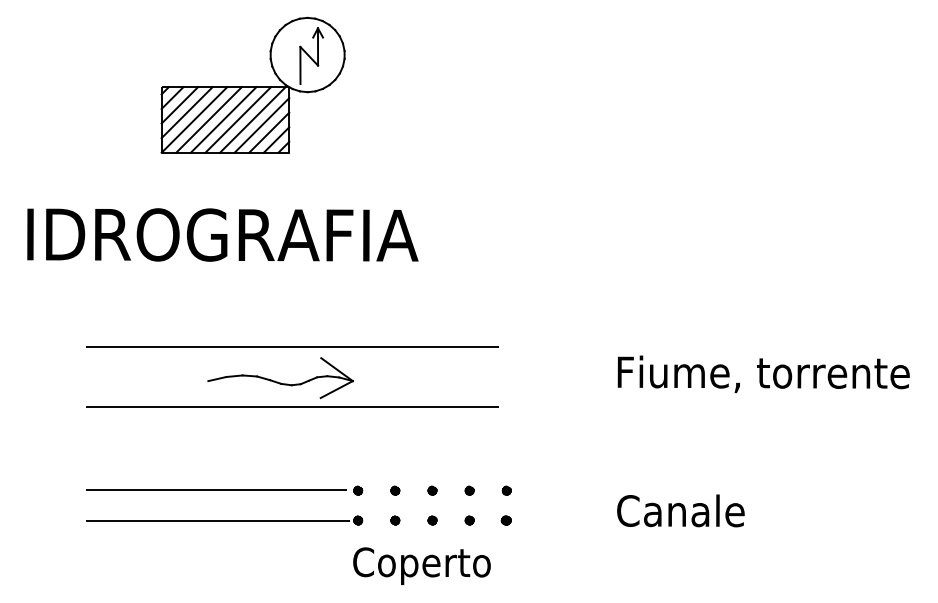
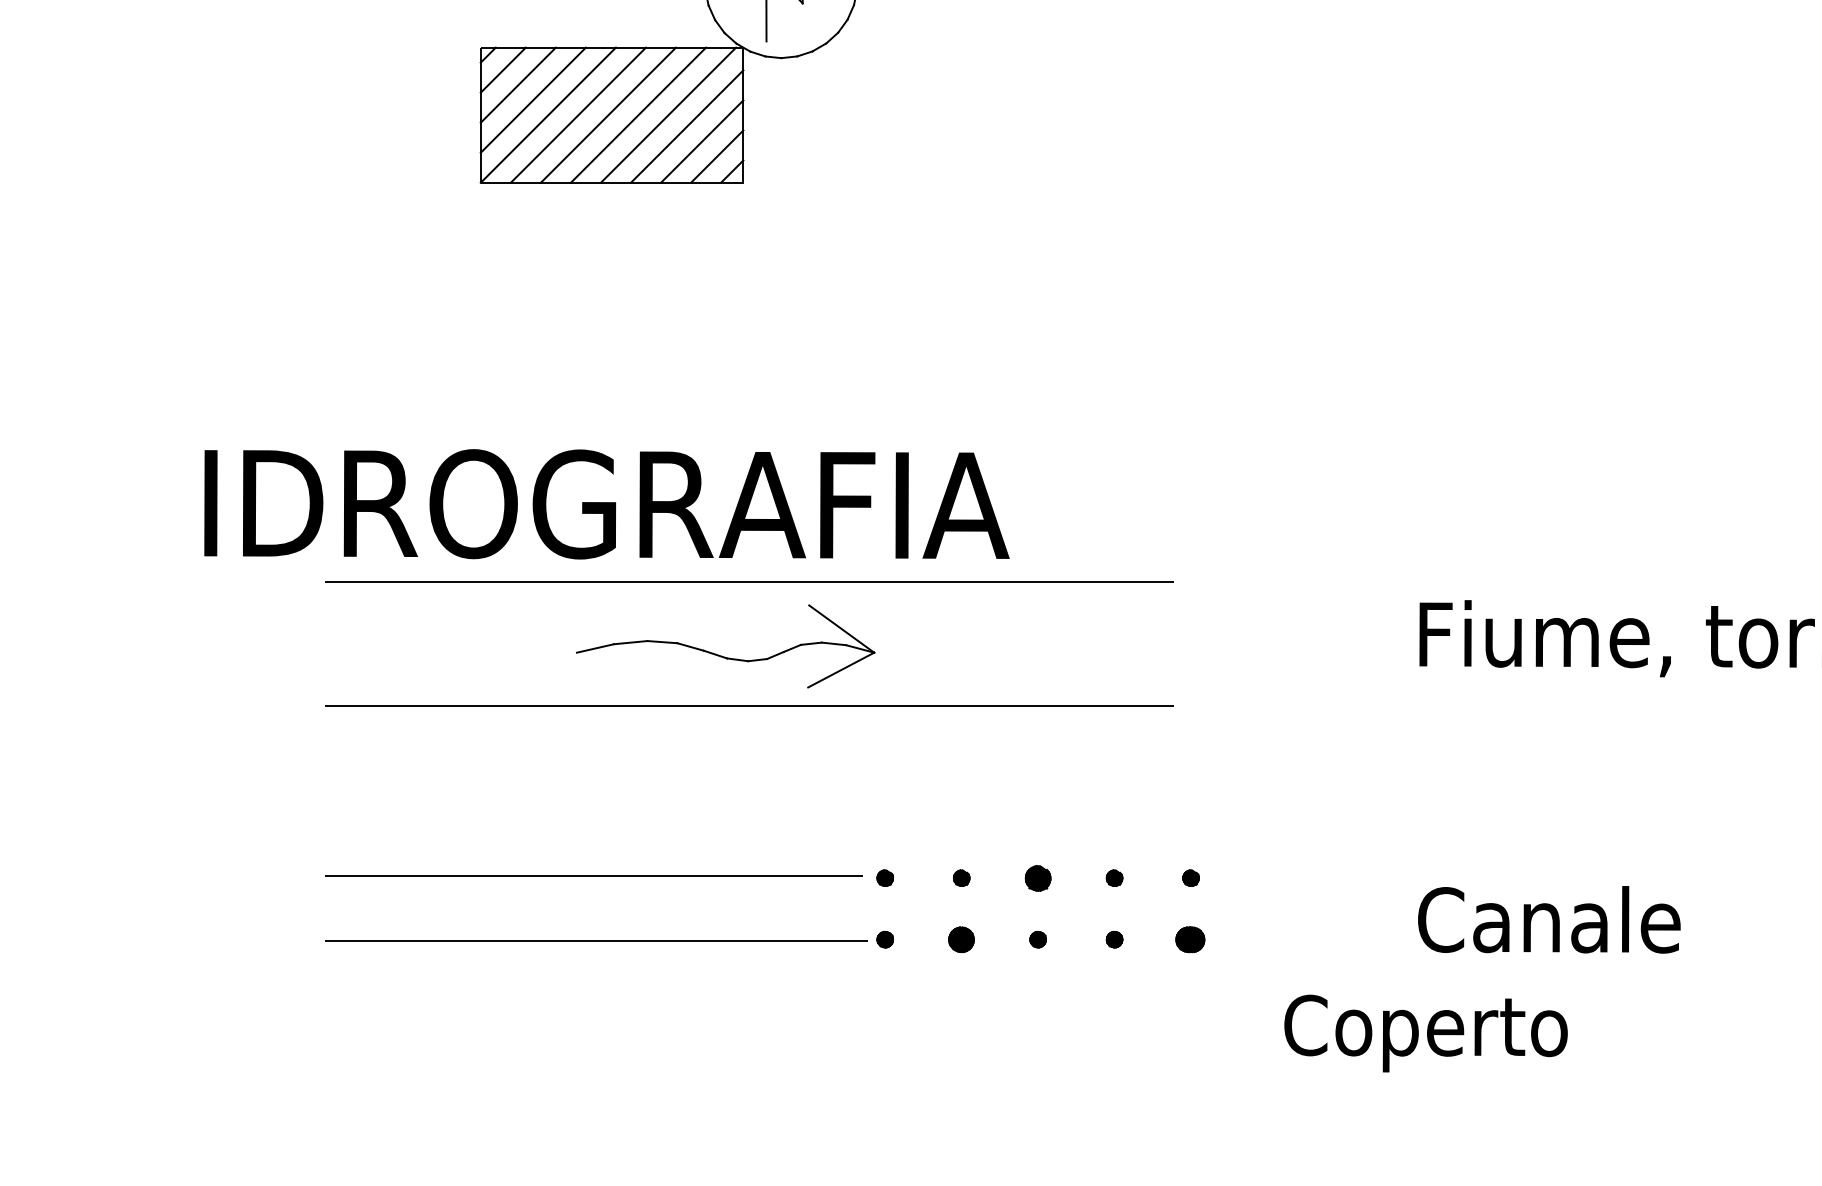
text: (222, 234) -> (606, 503), moved
part: (432, 490) -> (1038, 877), size x1.6
part: (395, 520) -> (962, 939), size x1.6
part: (505, 520) -> (1188, 939), size x1.6
text: (421, 565) -> (1425, 1032), moved

